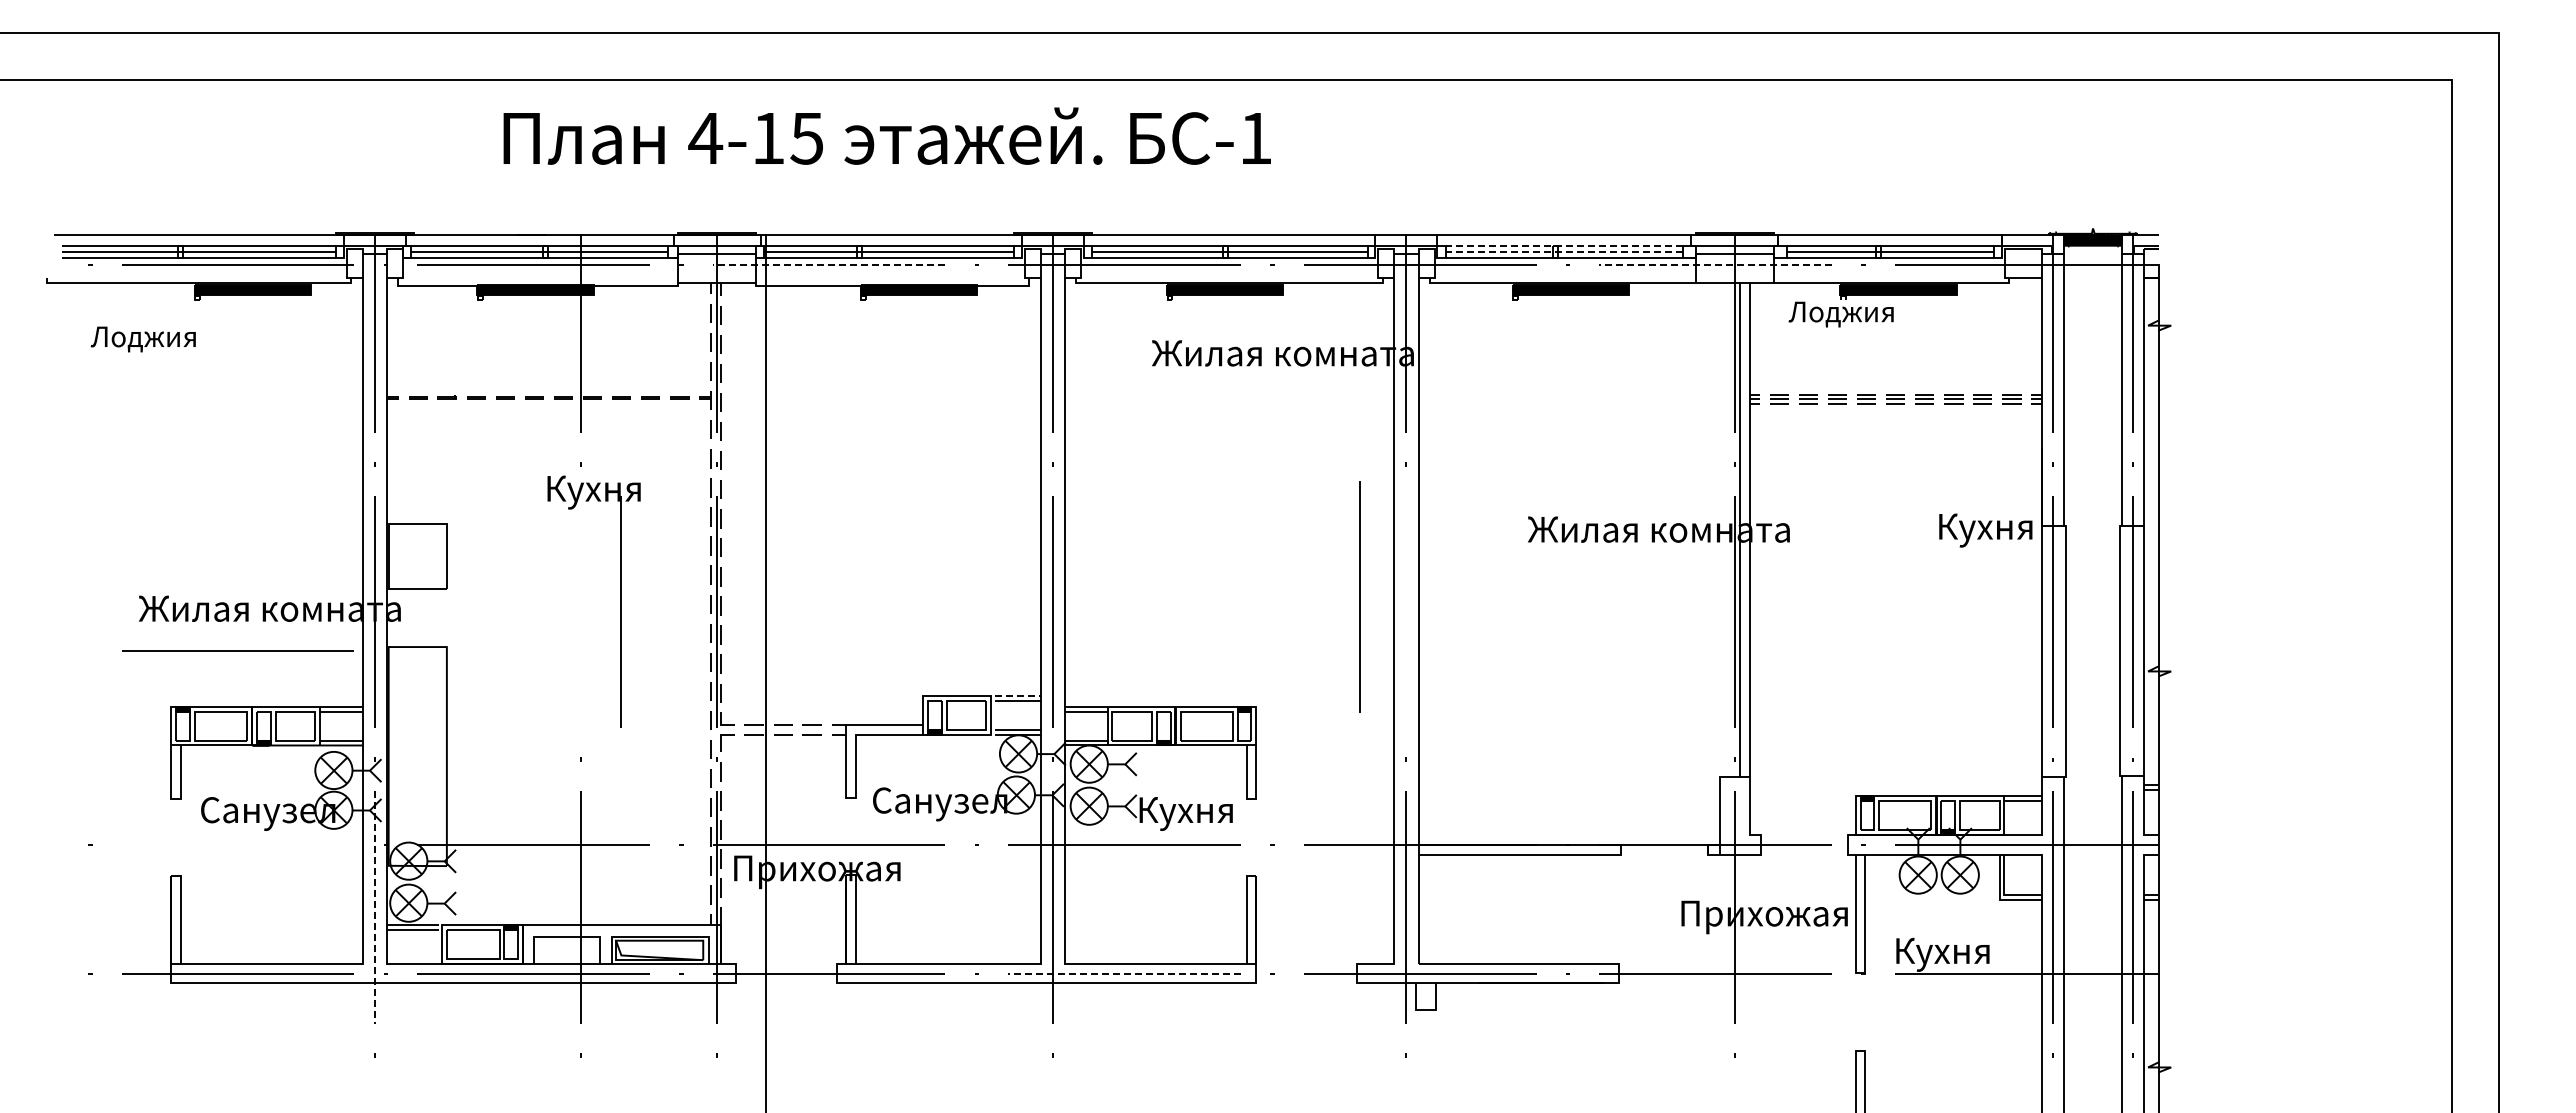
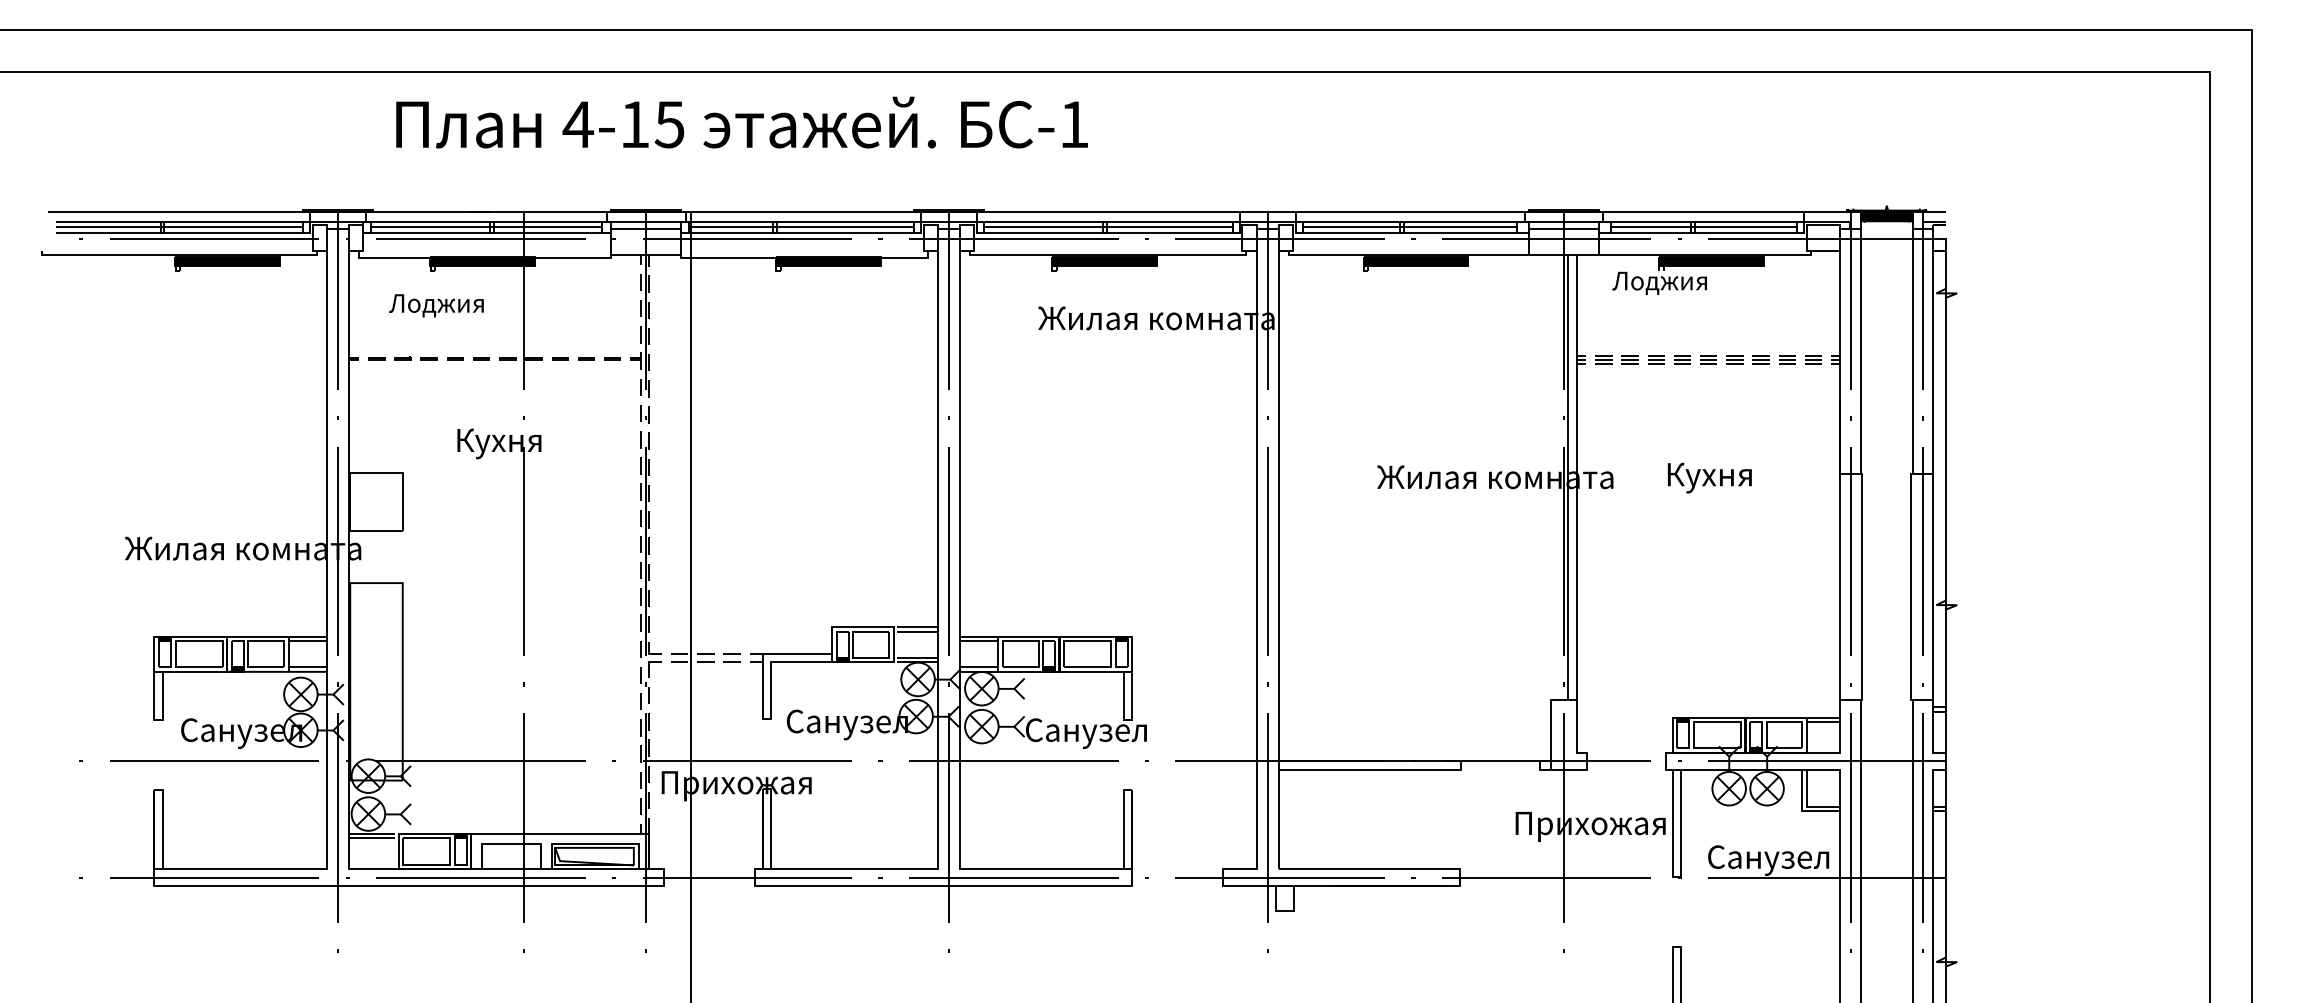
text: (886, 135) -> (741, 121), moved
line: (1564, 246) -> (1410, 222), dashed -> solid
line: (1564, 252) -> (1410, 227), dashed -> solid
line: (828, 265) -> (746, 239), dashed -> solid
line: (1715, 265) -> (1546, 239), dashed -> solid
text: (142, 339) -> (435, 305), moved
text: (1985, 530) -> (1709, 478), moved
line: (1359, 596) -> (1266, 551), moved
part: (620, 601) -> (523, 542), moved
line: (237, 650) -> (213, 761), moved
line: (1017, 696) -> (917, 627), dashed -> solid
text: (1205, 813) -> (1086, 733), Кухня -> Санузел
line: (375, 907) -> (338, 817), dashed -> solid
text: (1962, 954) -> (1769, 860), Кухня -> Санузел
line: (1124, 973) -> (1013, 877), dashed -> solid

